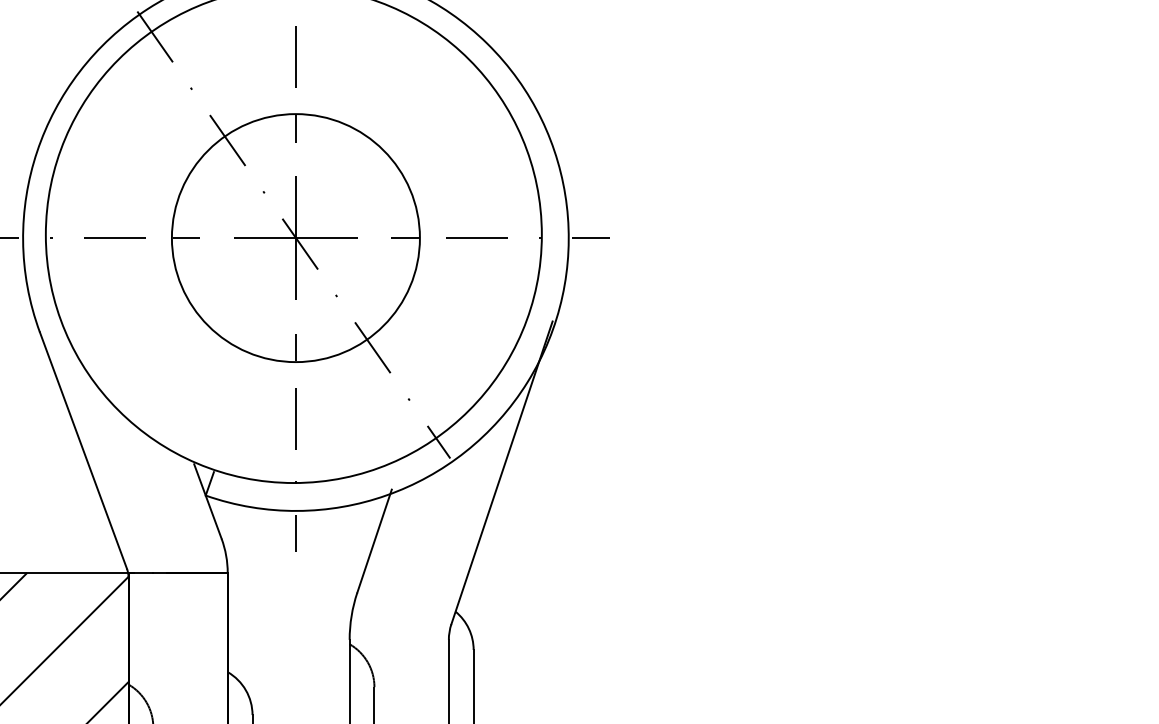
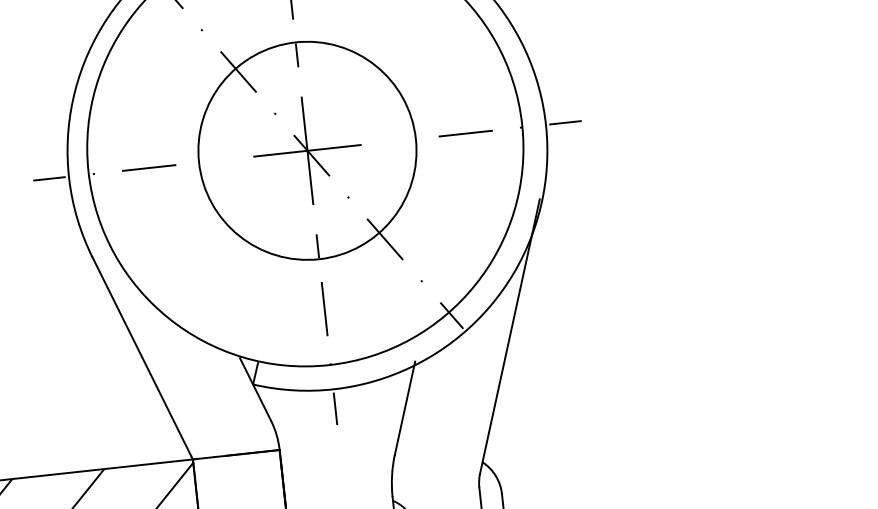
line: (186, 238) -> (211, 161), removed
line: (404, 238) -> (402, 140), removed

